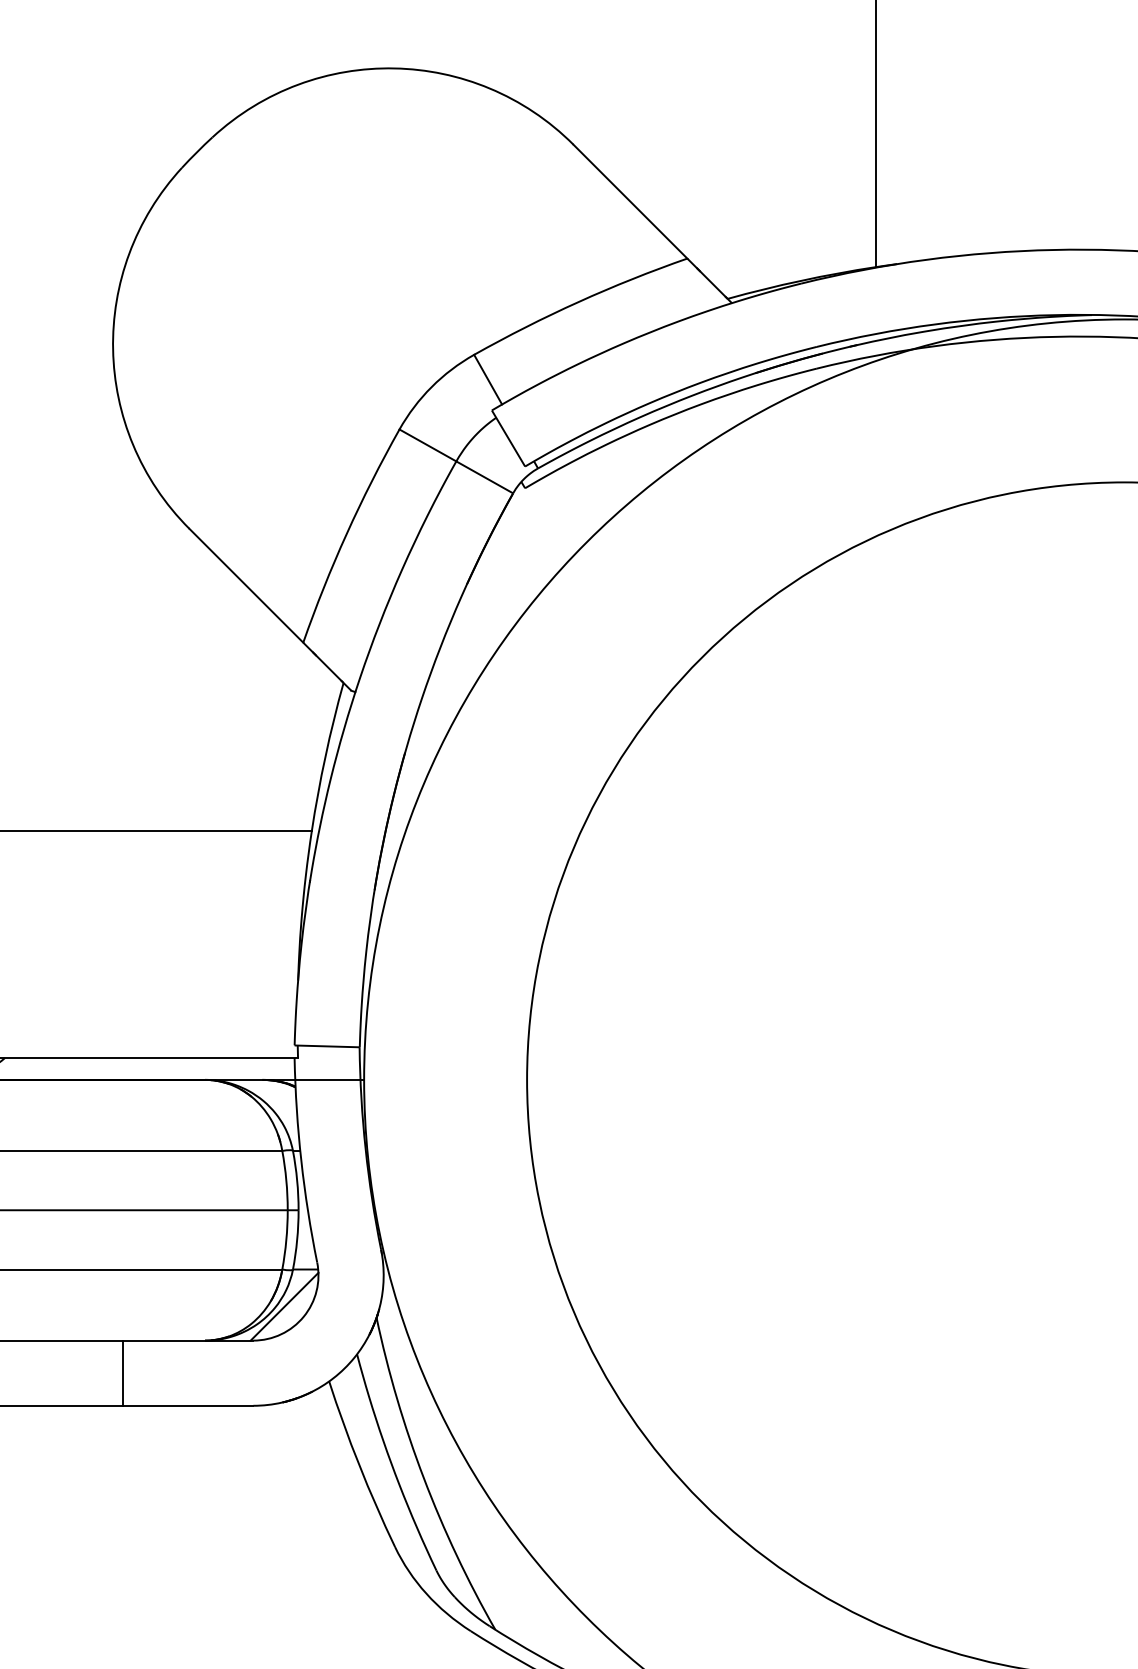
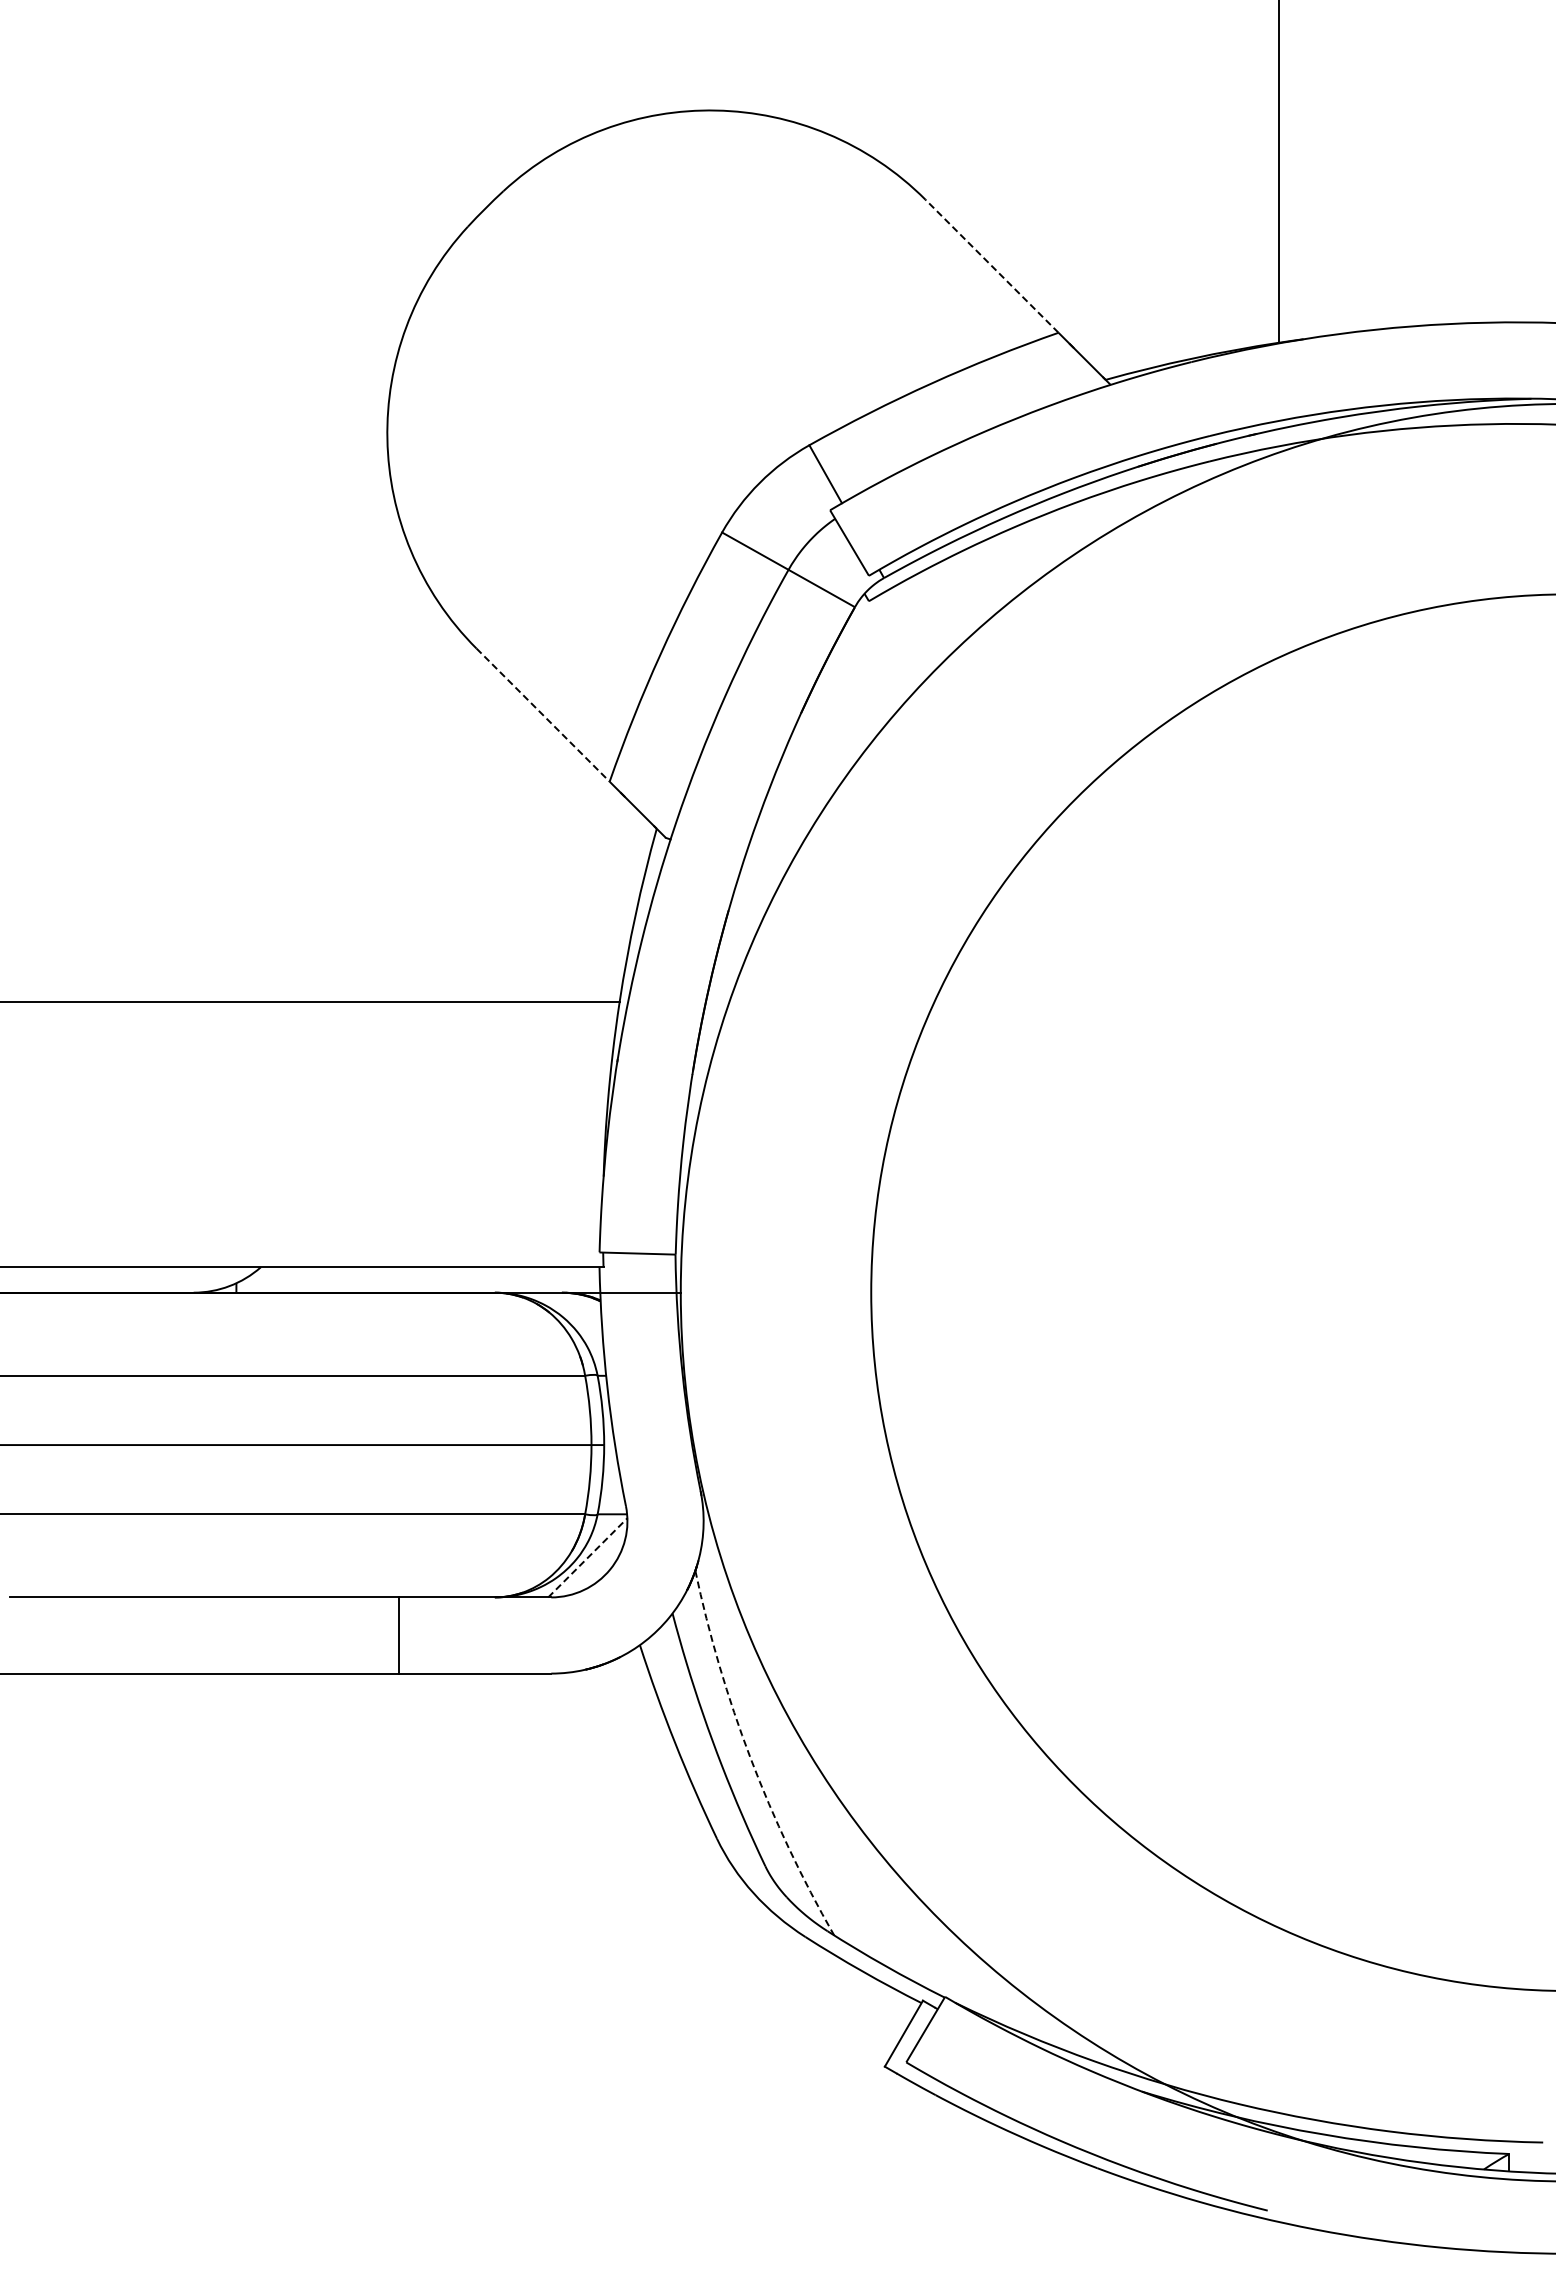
line: (629, 201) -> (991, 265), solid -> dashed
line: (246, 586) -> (543, 715), solid -> dashed
line: (284, 1306) -> (587, 1557), solid -> dashed
arc: (423, 1478) -> (750, 1758), solid -> dashed

